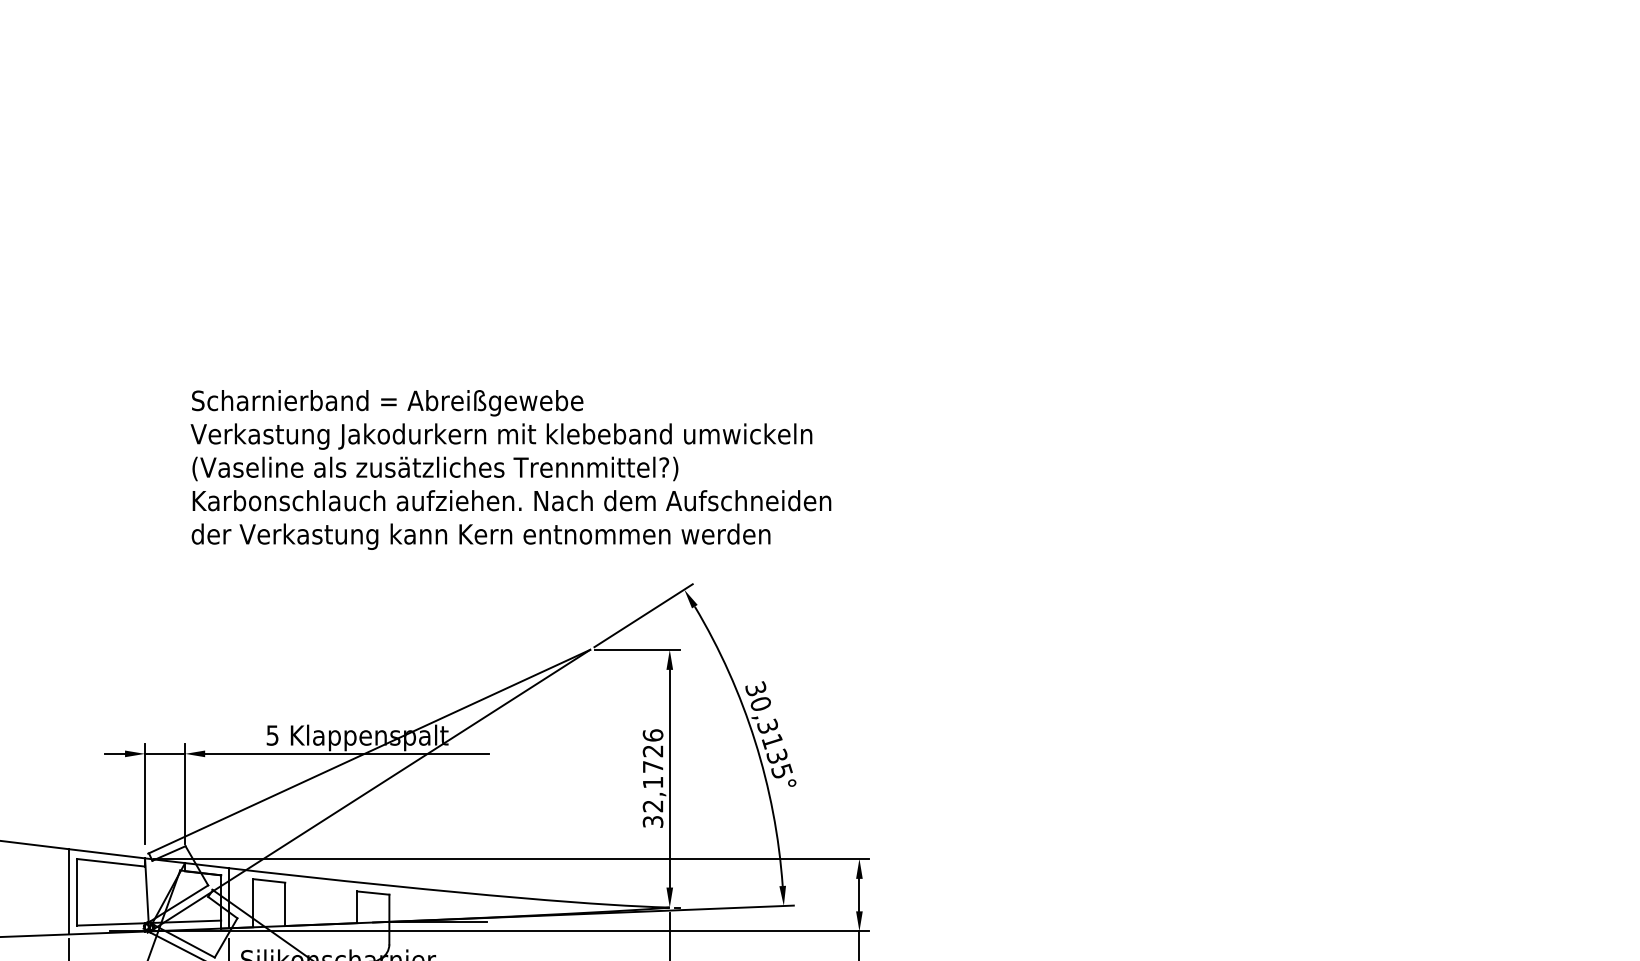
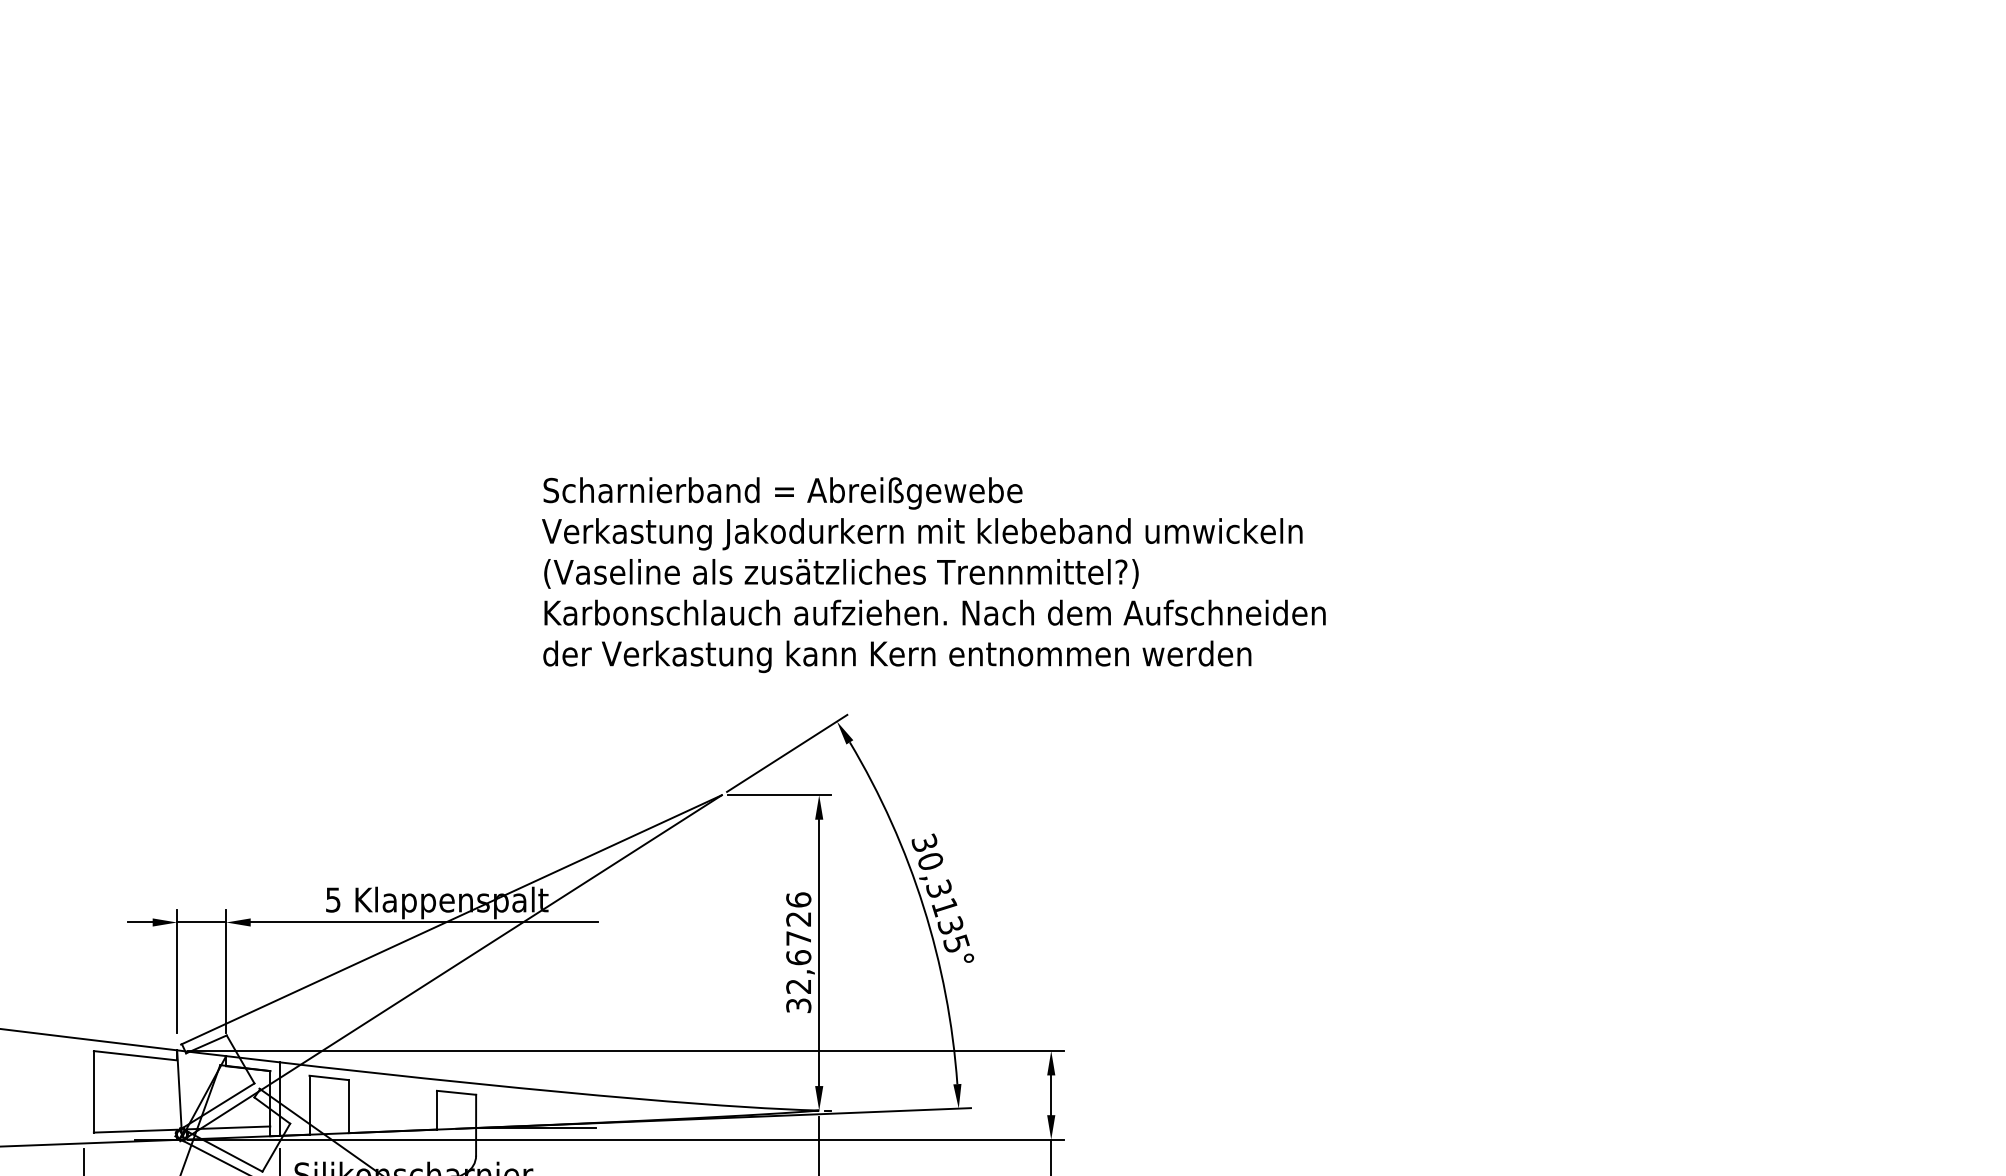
text: (510, 470) -> (933, 575), moved
text: (652, 782) -> (798, 957), 32,1726 -> 32,6726
line: (69, 892) -> (84, 1091), removed

